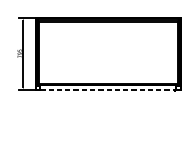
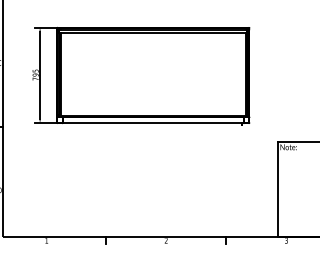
line: (108, 90) -> (153, 123), dashed -> solid

